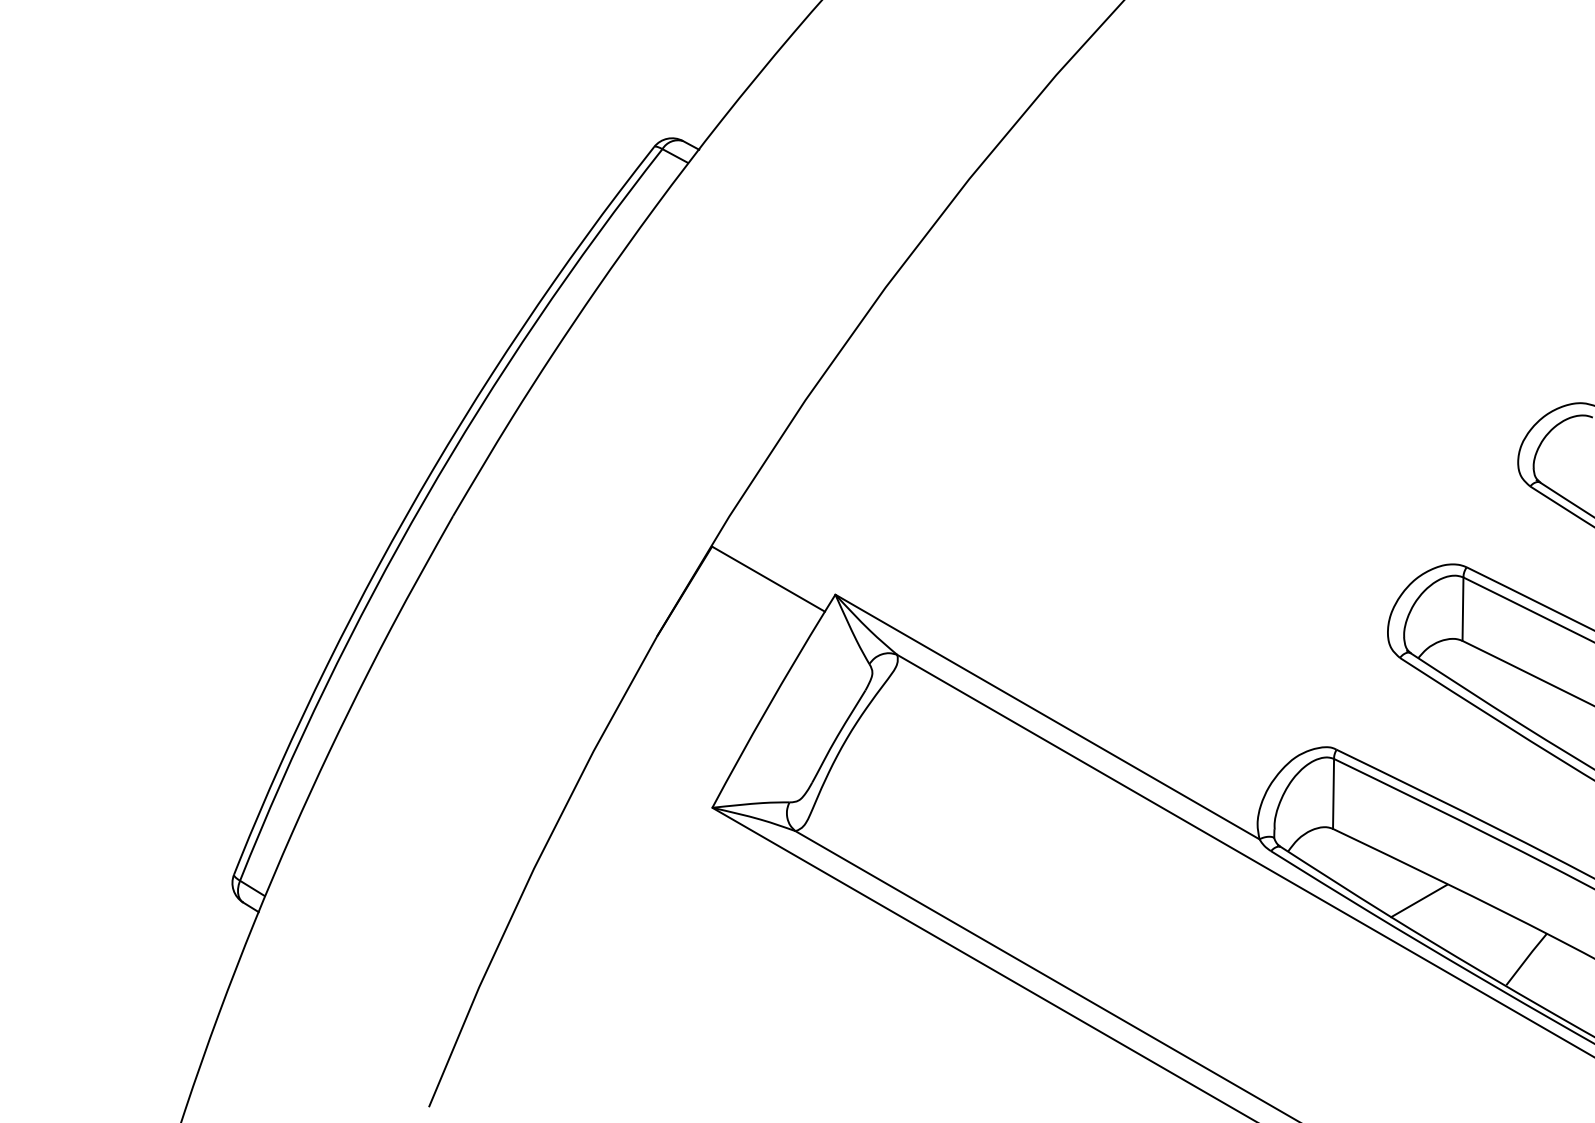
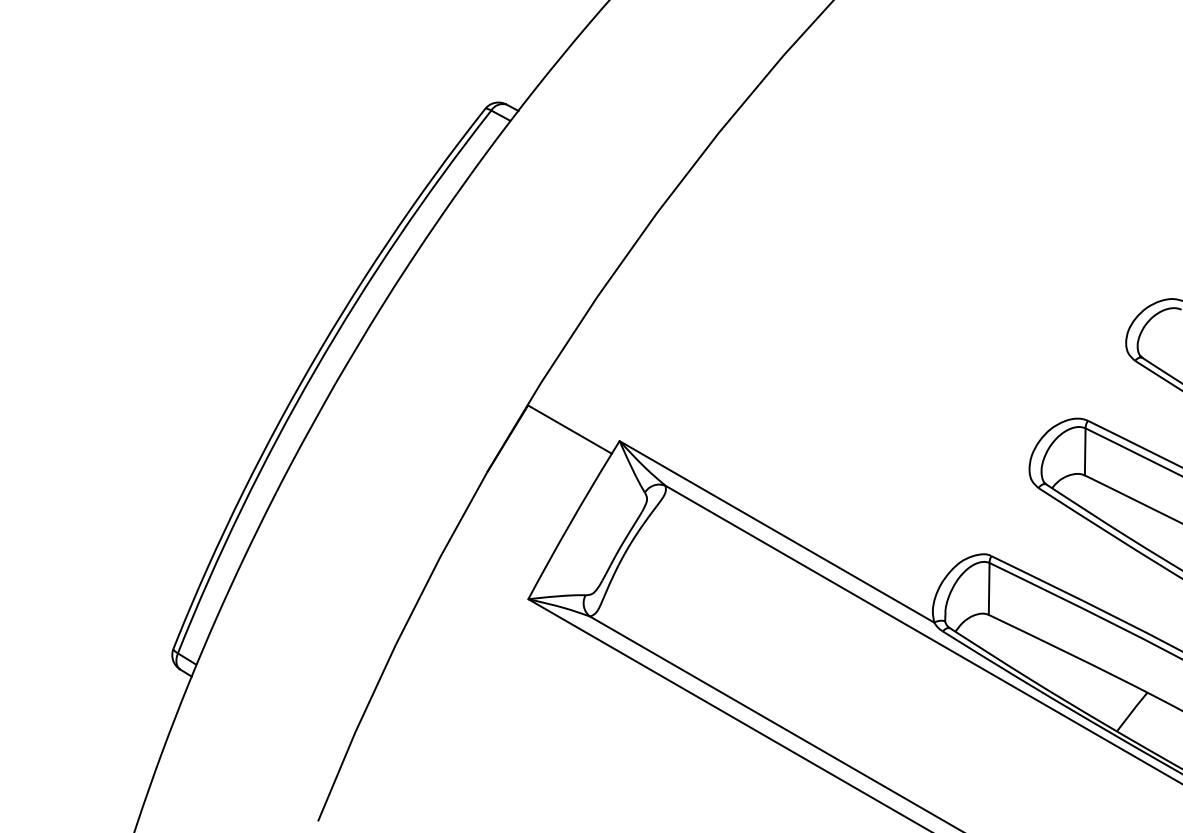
line: (1419, 900) -> (1052, 668), removed

